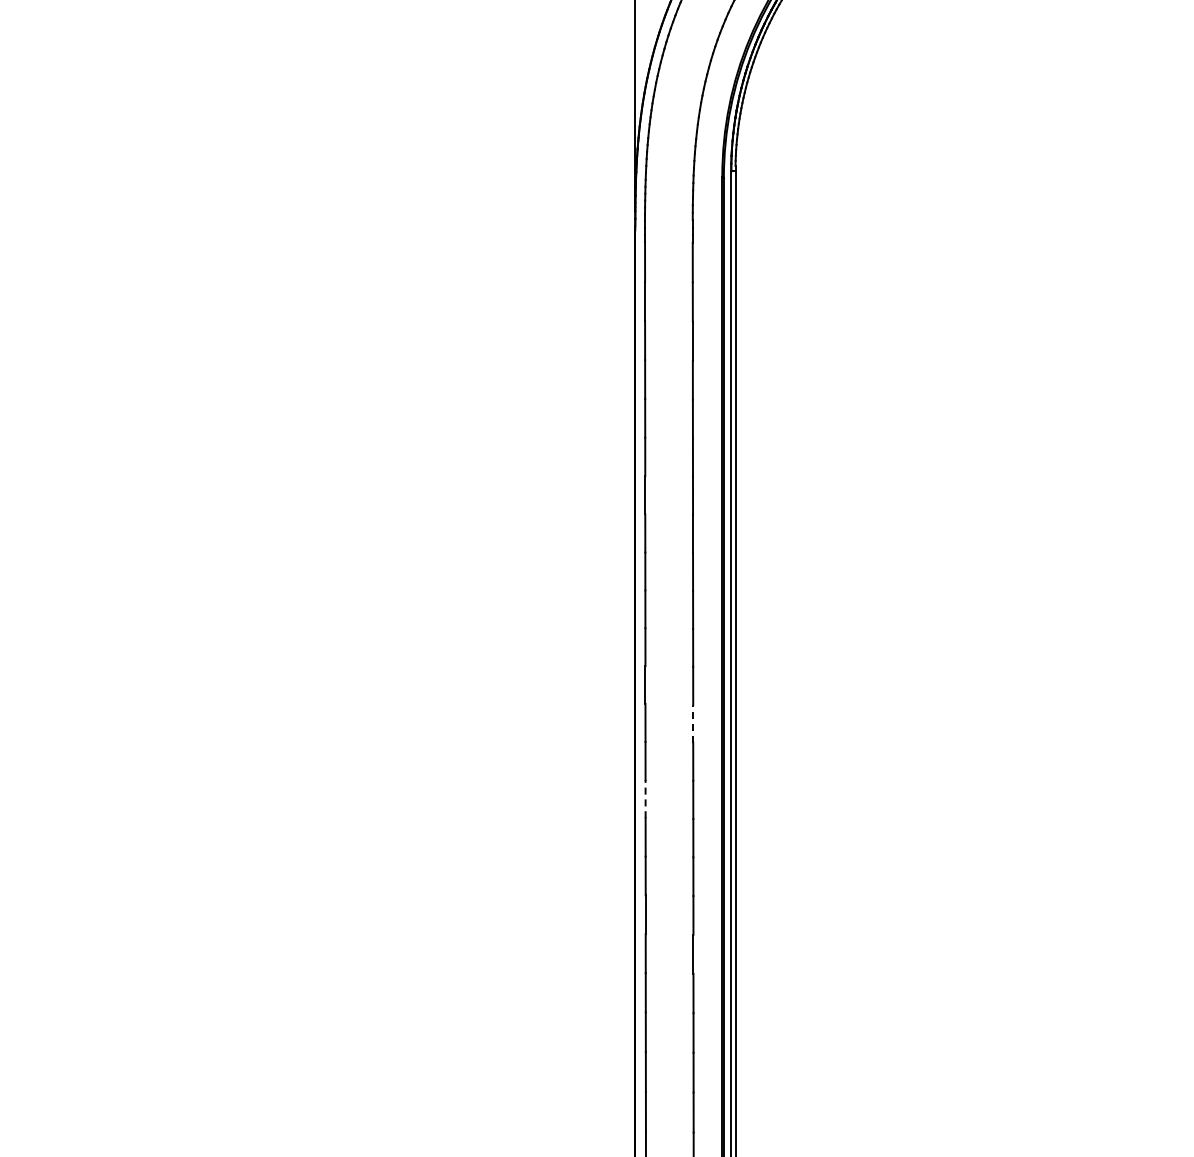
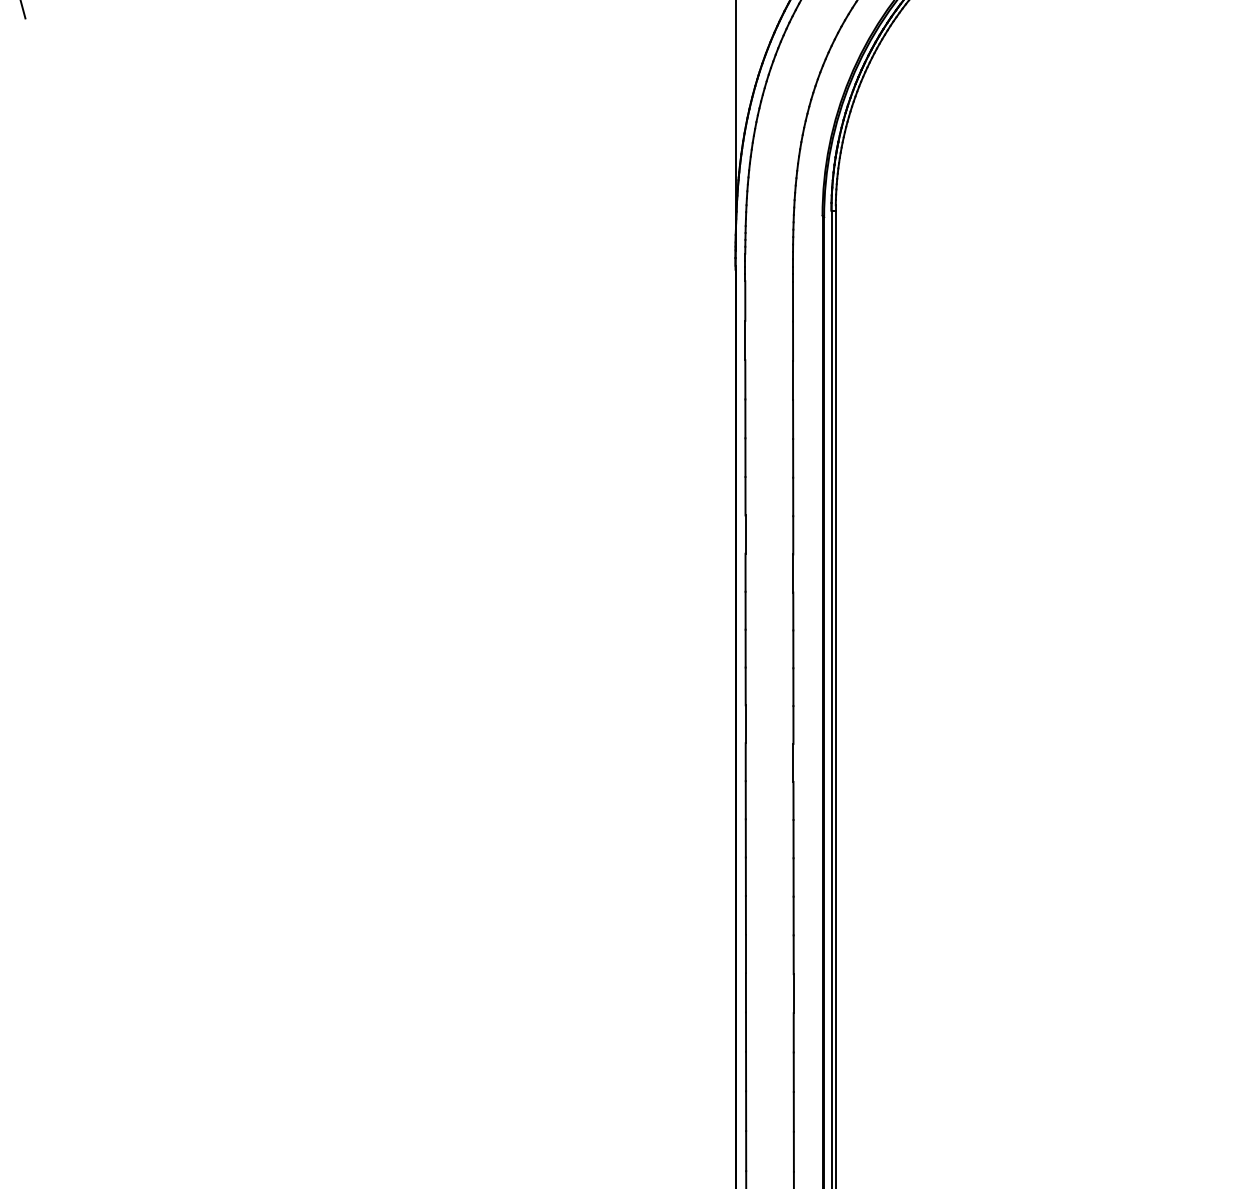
line: (693, 723) -> (793, 762), dashed -> solid
line: (645, 798) -> (745, 837), dashed -> solid

